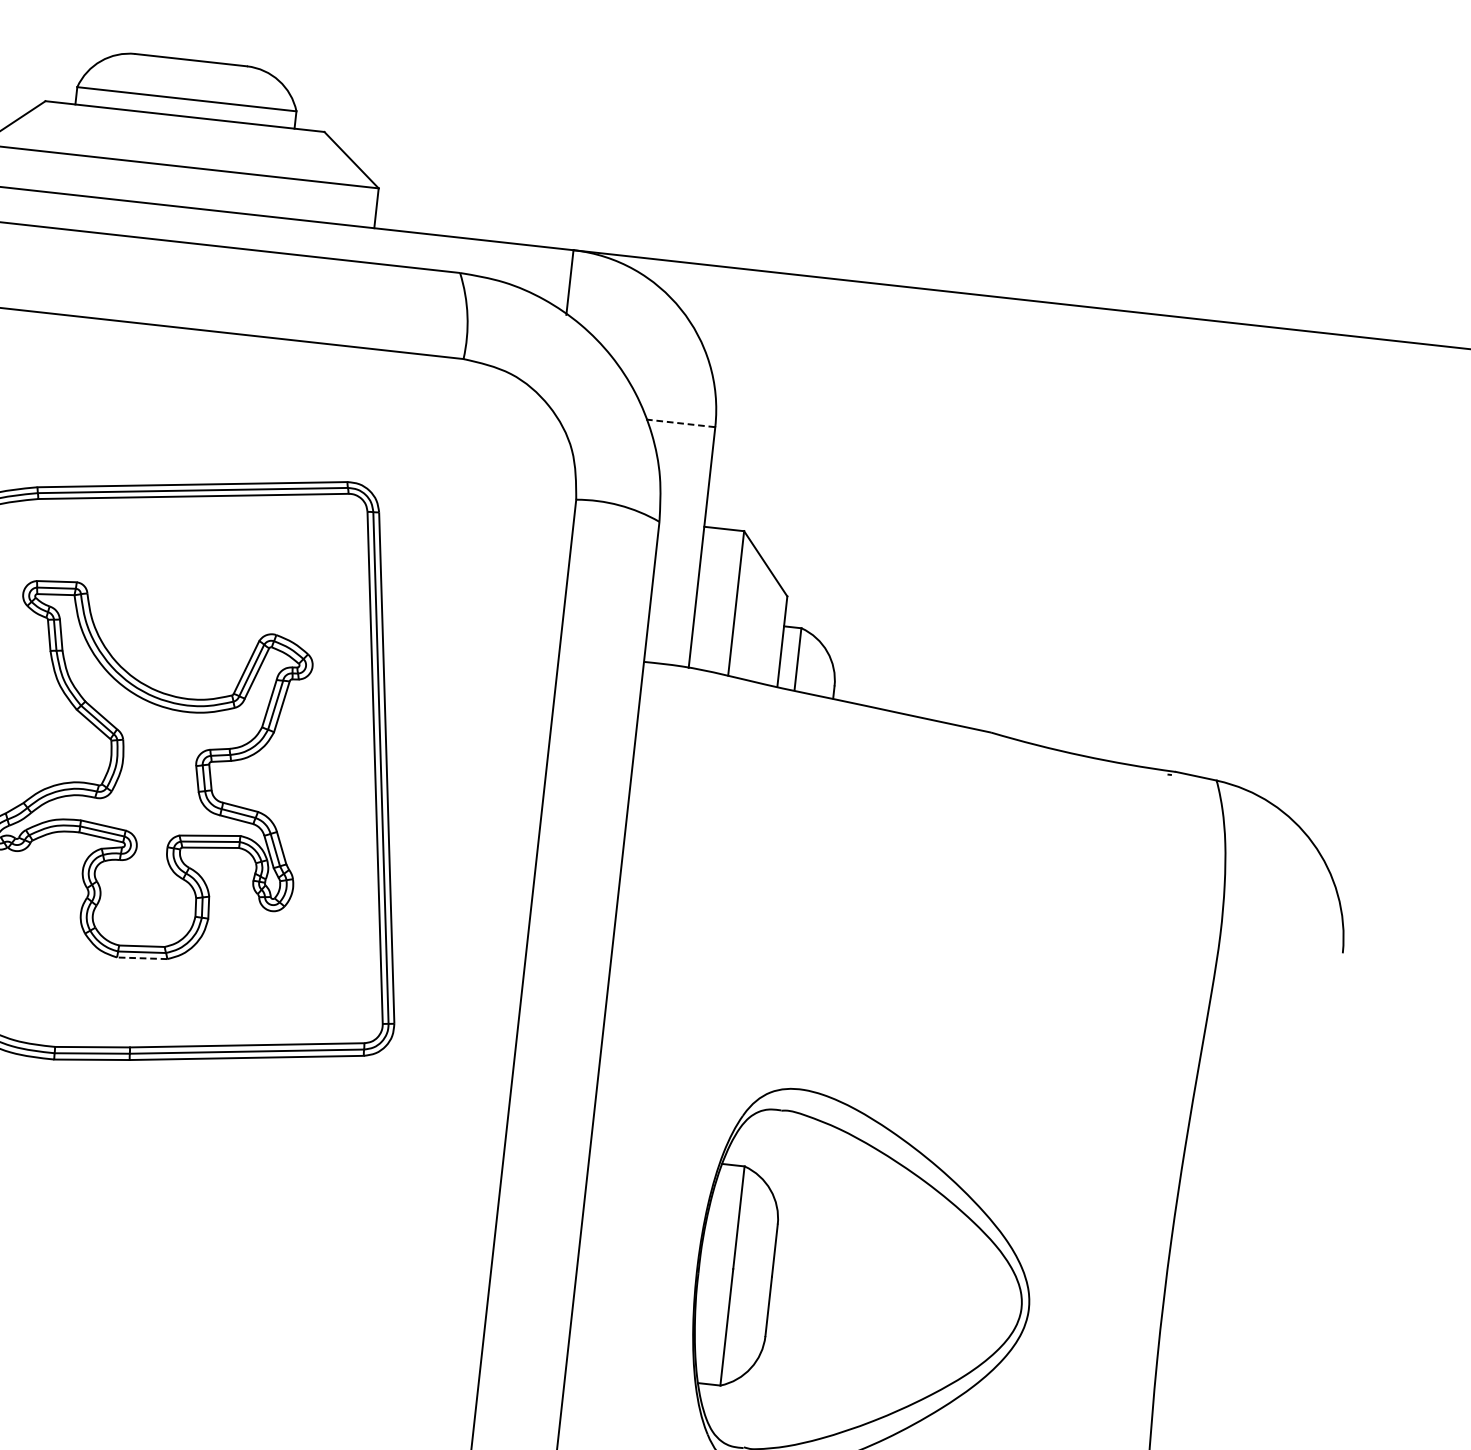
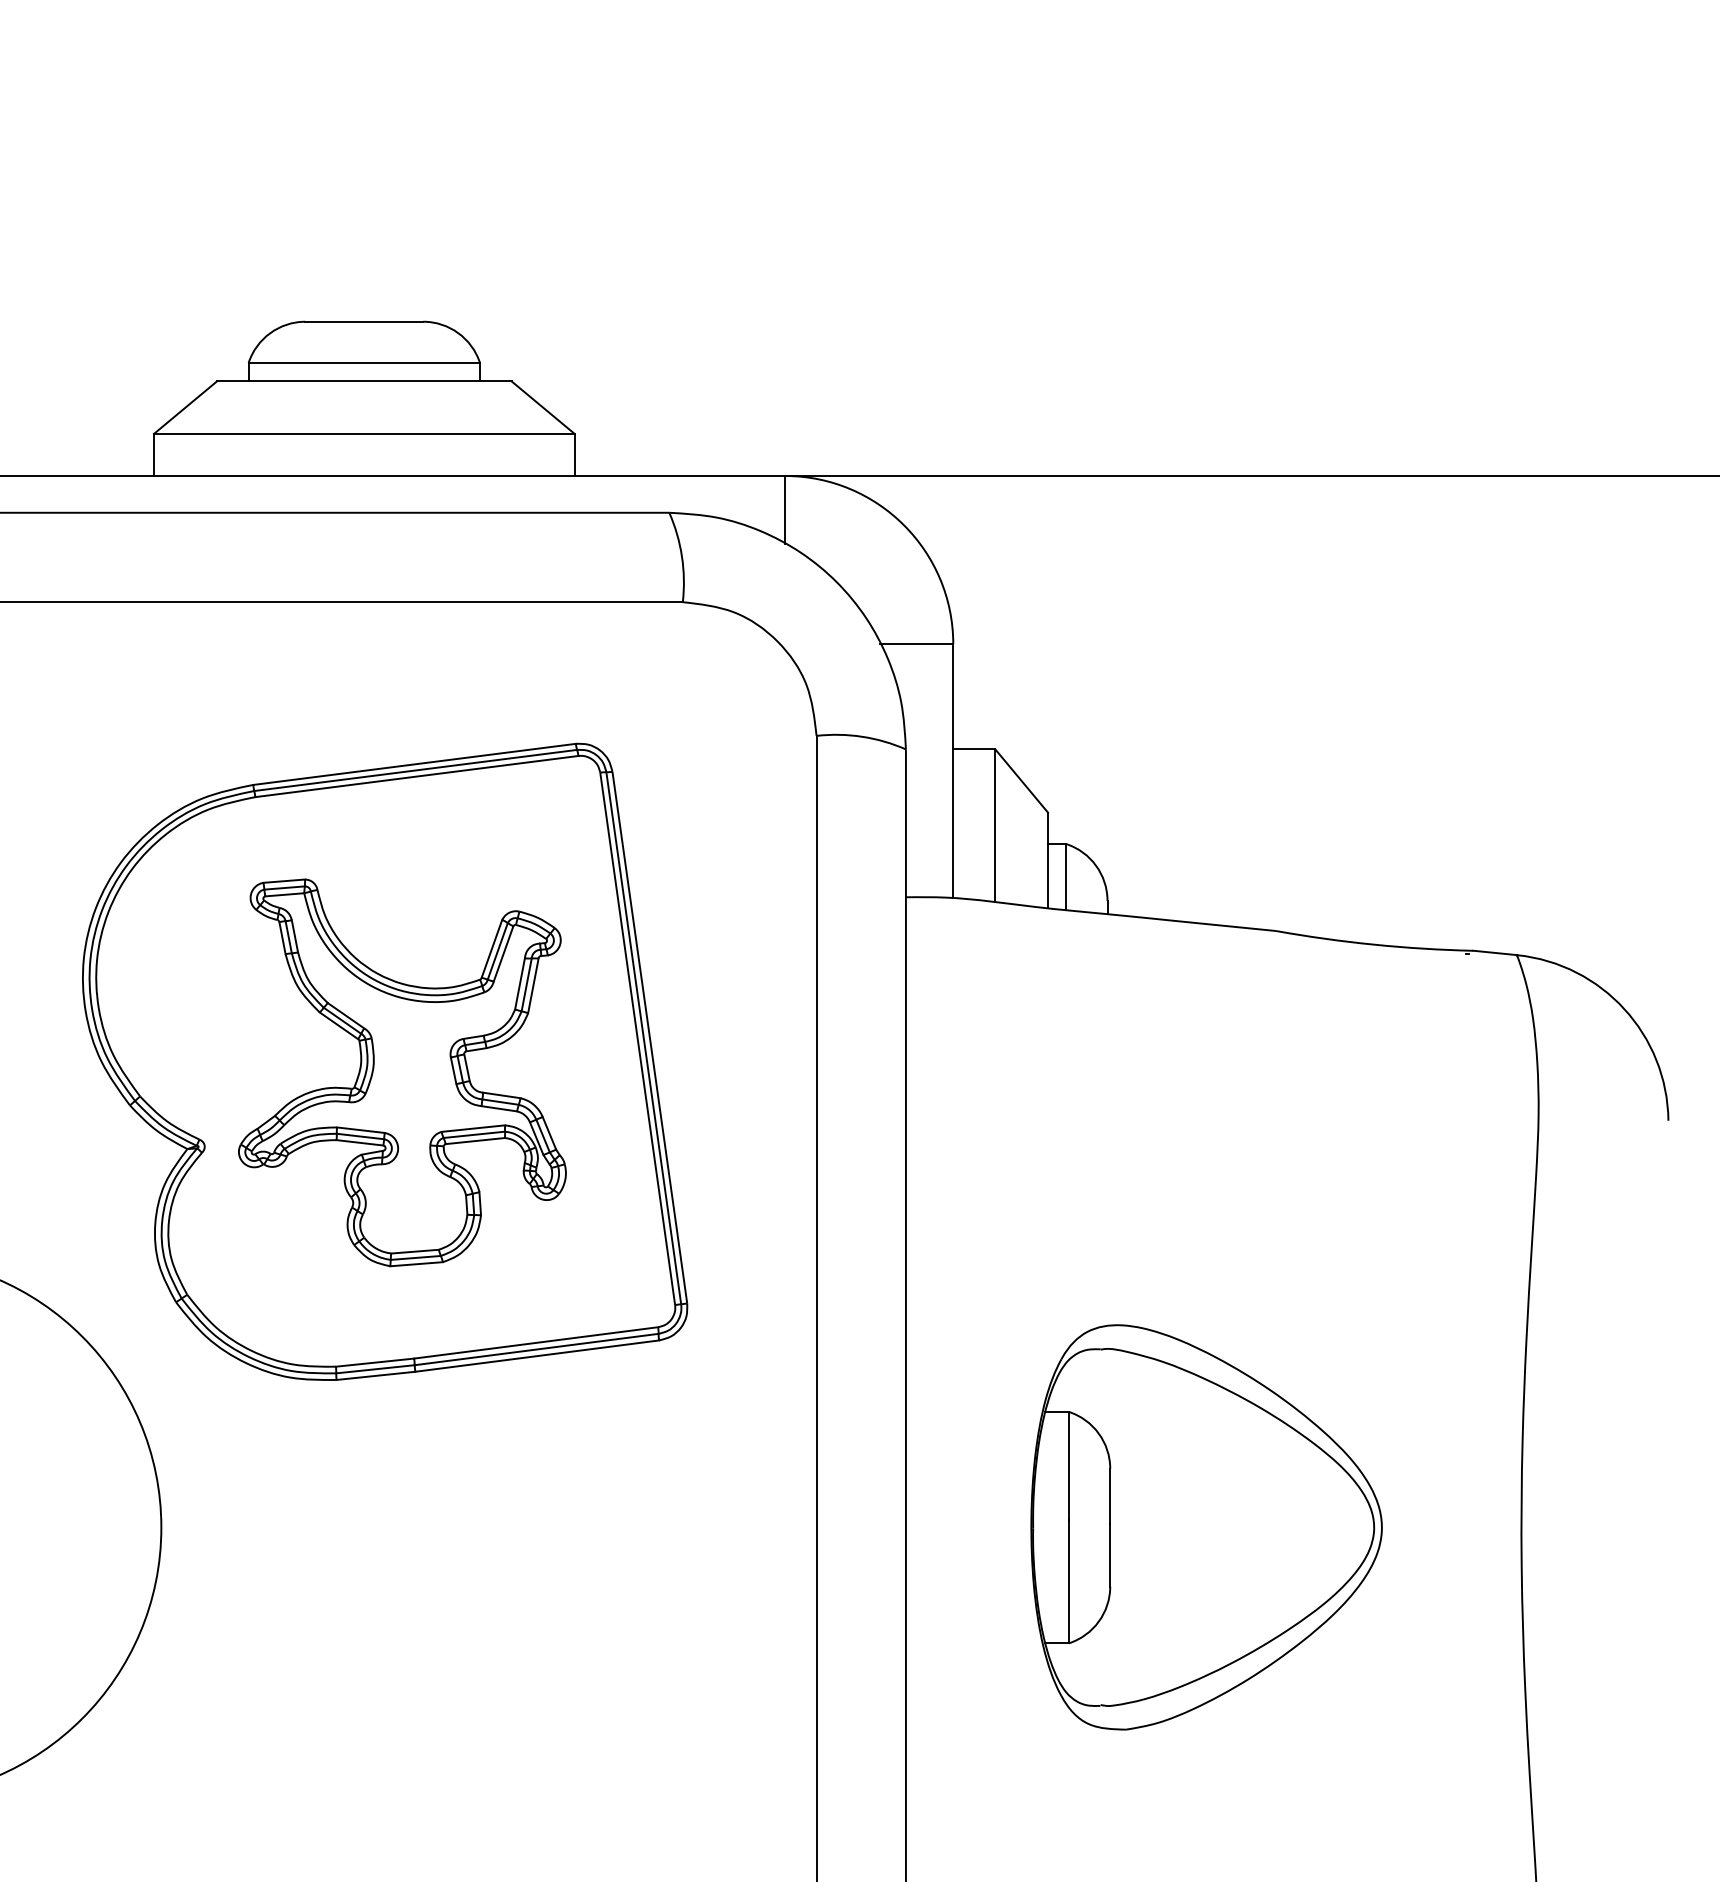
line: (680, 423) -> (916, 644), dashed -> solid
line: (142, 958) -> (416, 1264), dashed -> solid

